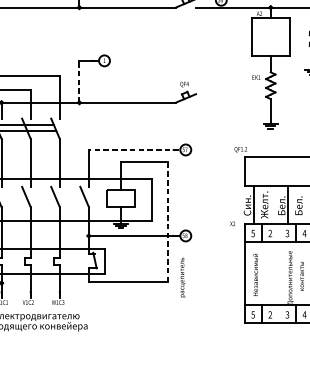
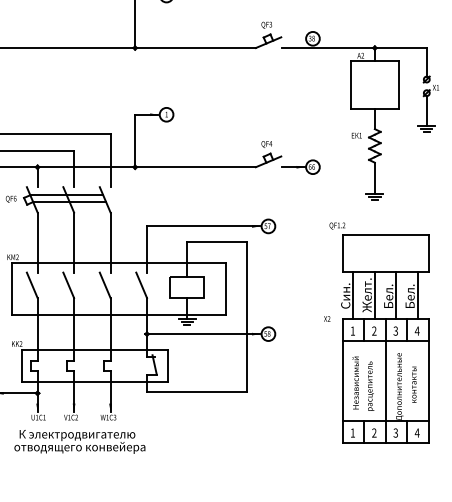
line: (79, 81) -> (135, 140), dashed -> solid
part: (211, 102) -> (300, 166), added
line: (133, 150) -> (203, 226), dashed -> solid
line: (270, 205) -> (374, 295), added
line: (304, 205) -> (417, 295), added
line: (168, 222) -> (246, 317), dashed -> solid
text: (252, 233) -> (352, 330), 5 -> 1
line: (279, 273) -> (385, 381), added
text: (183, 276) -> (371, 385), moved
text: (252, 314) -> (352, 432), 5 -> 1

